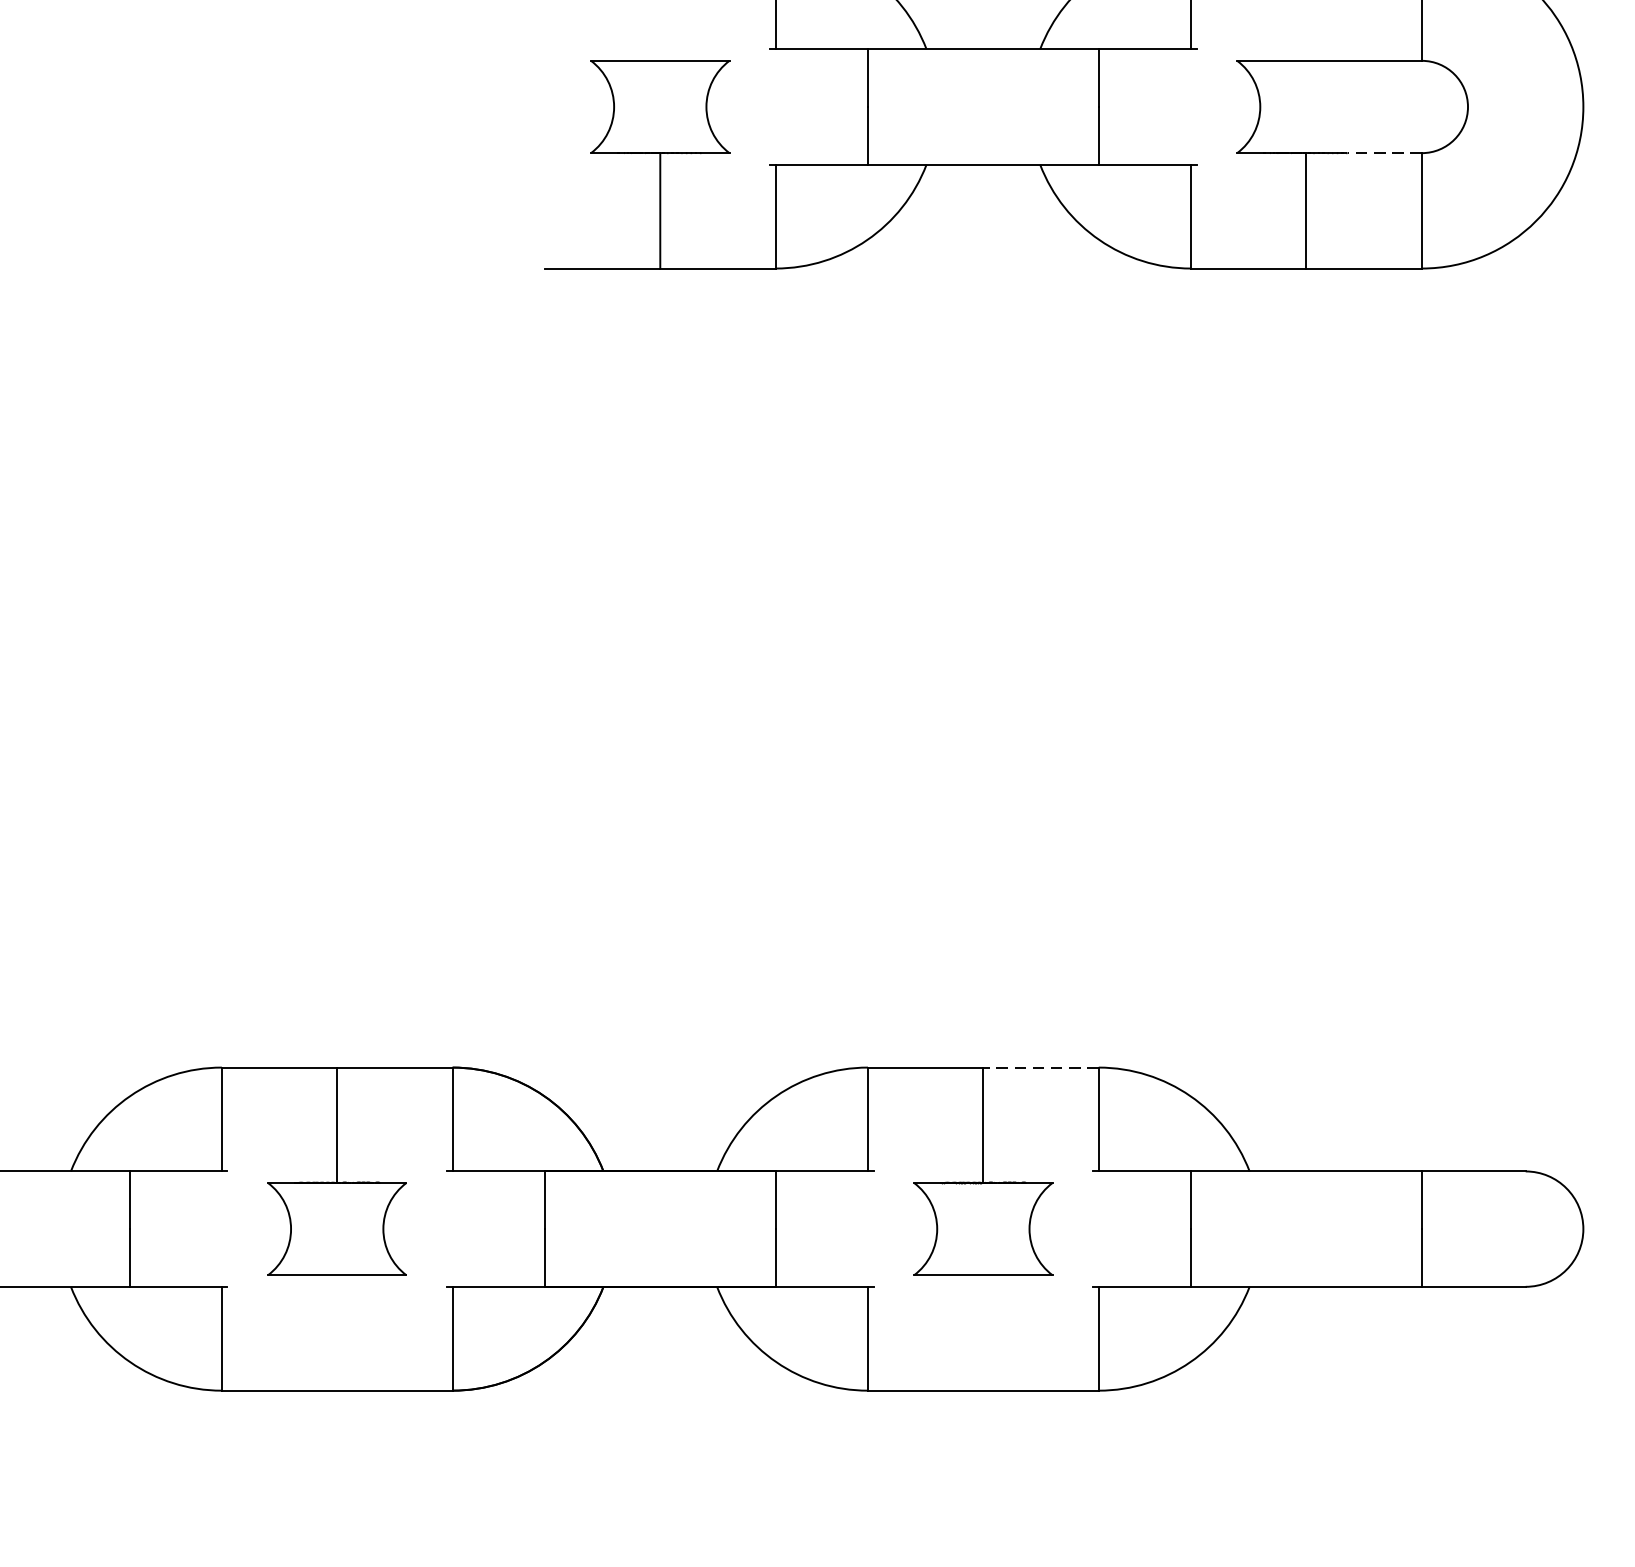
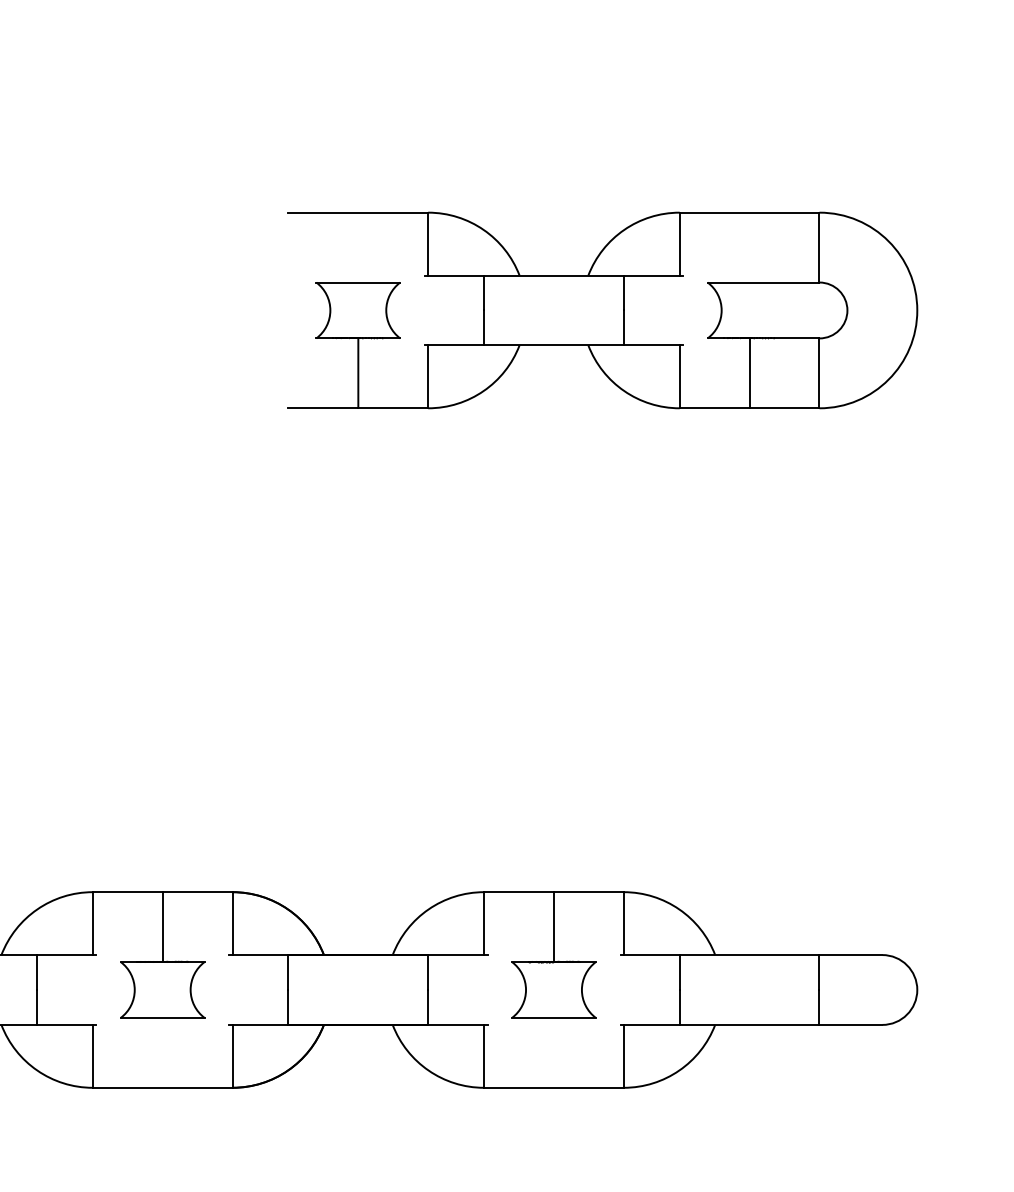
line: (1383, 153) -> (796, 338), dashed -> solid
line: (1040, 1068) -> (588, 892), dashed -> solid

